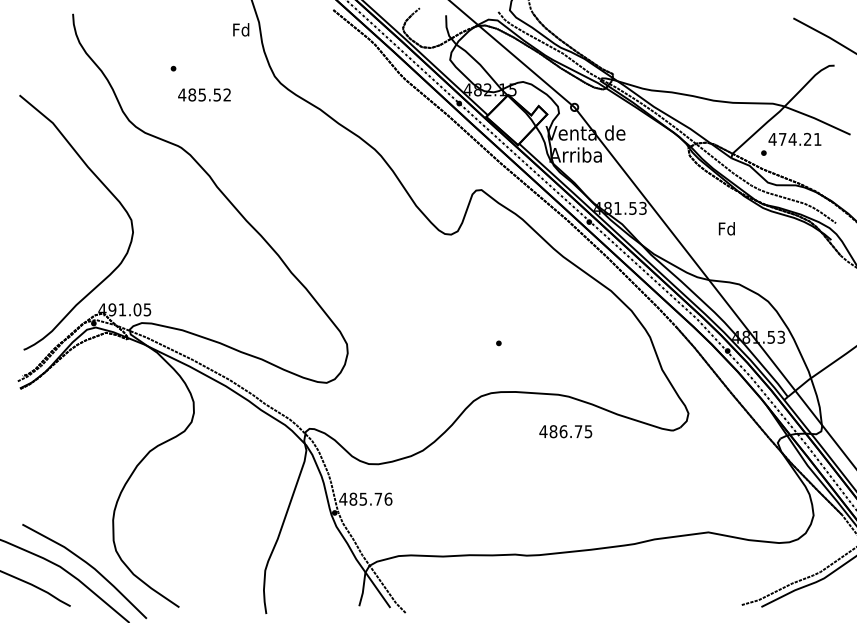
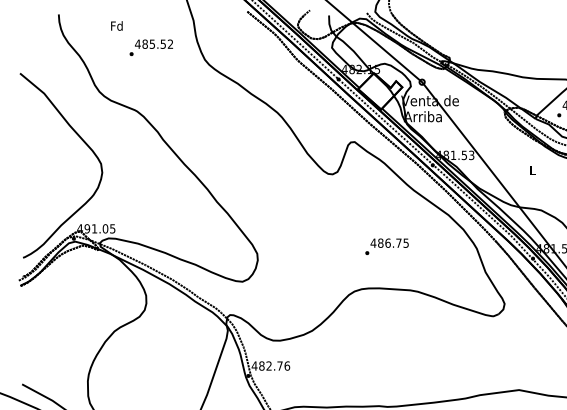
text: (241, 29) -> (117, 25), moved
text: (204, 94) -> (154, 43), moved
text: (726, 228) -> (532, 169), Fd -> L
text: (565, 431) -> (389, 243), moved
text: (362, 498) -> (268, 365), 485.76 -> 482.76

